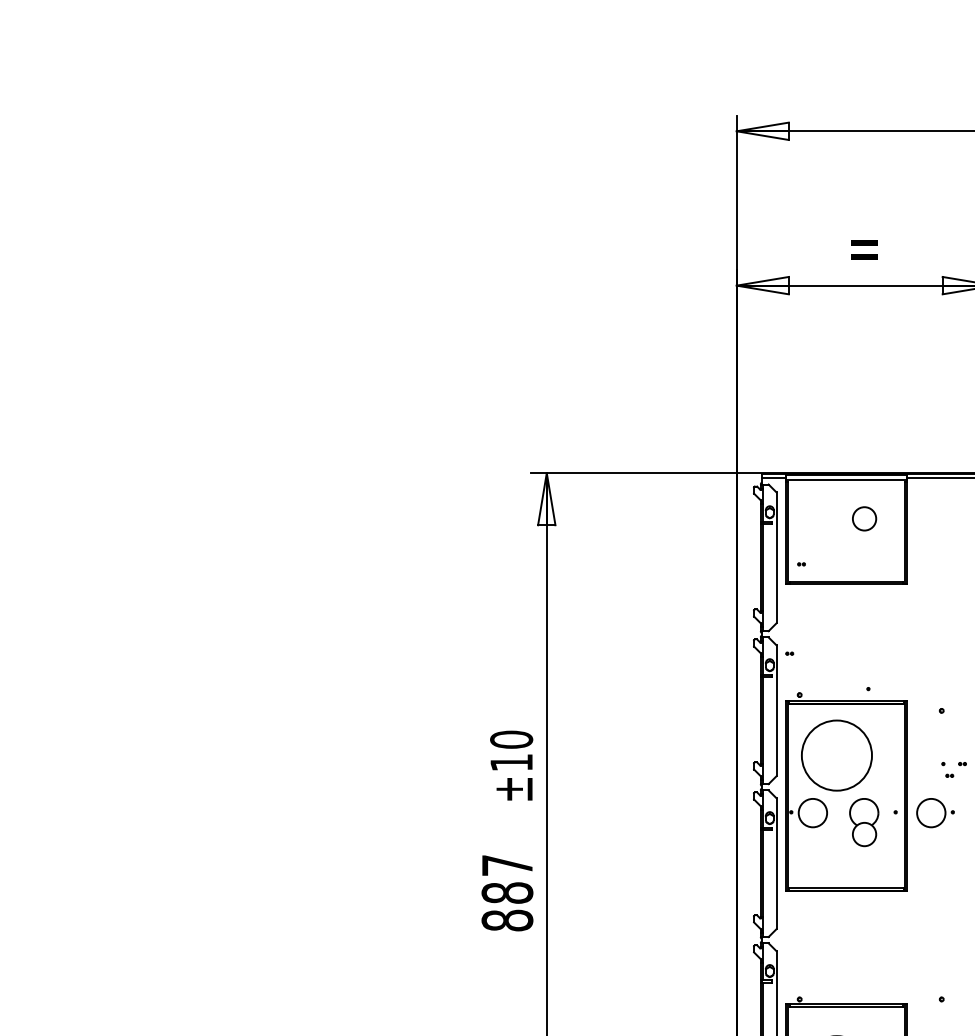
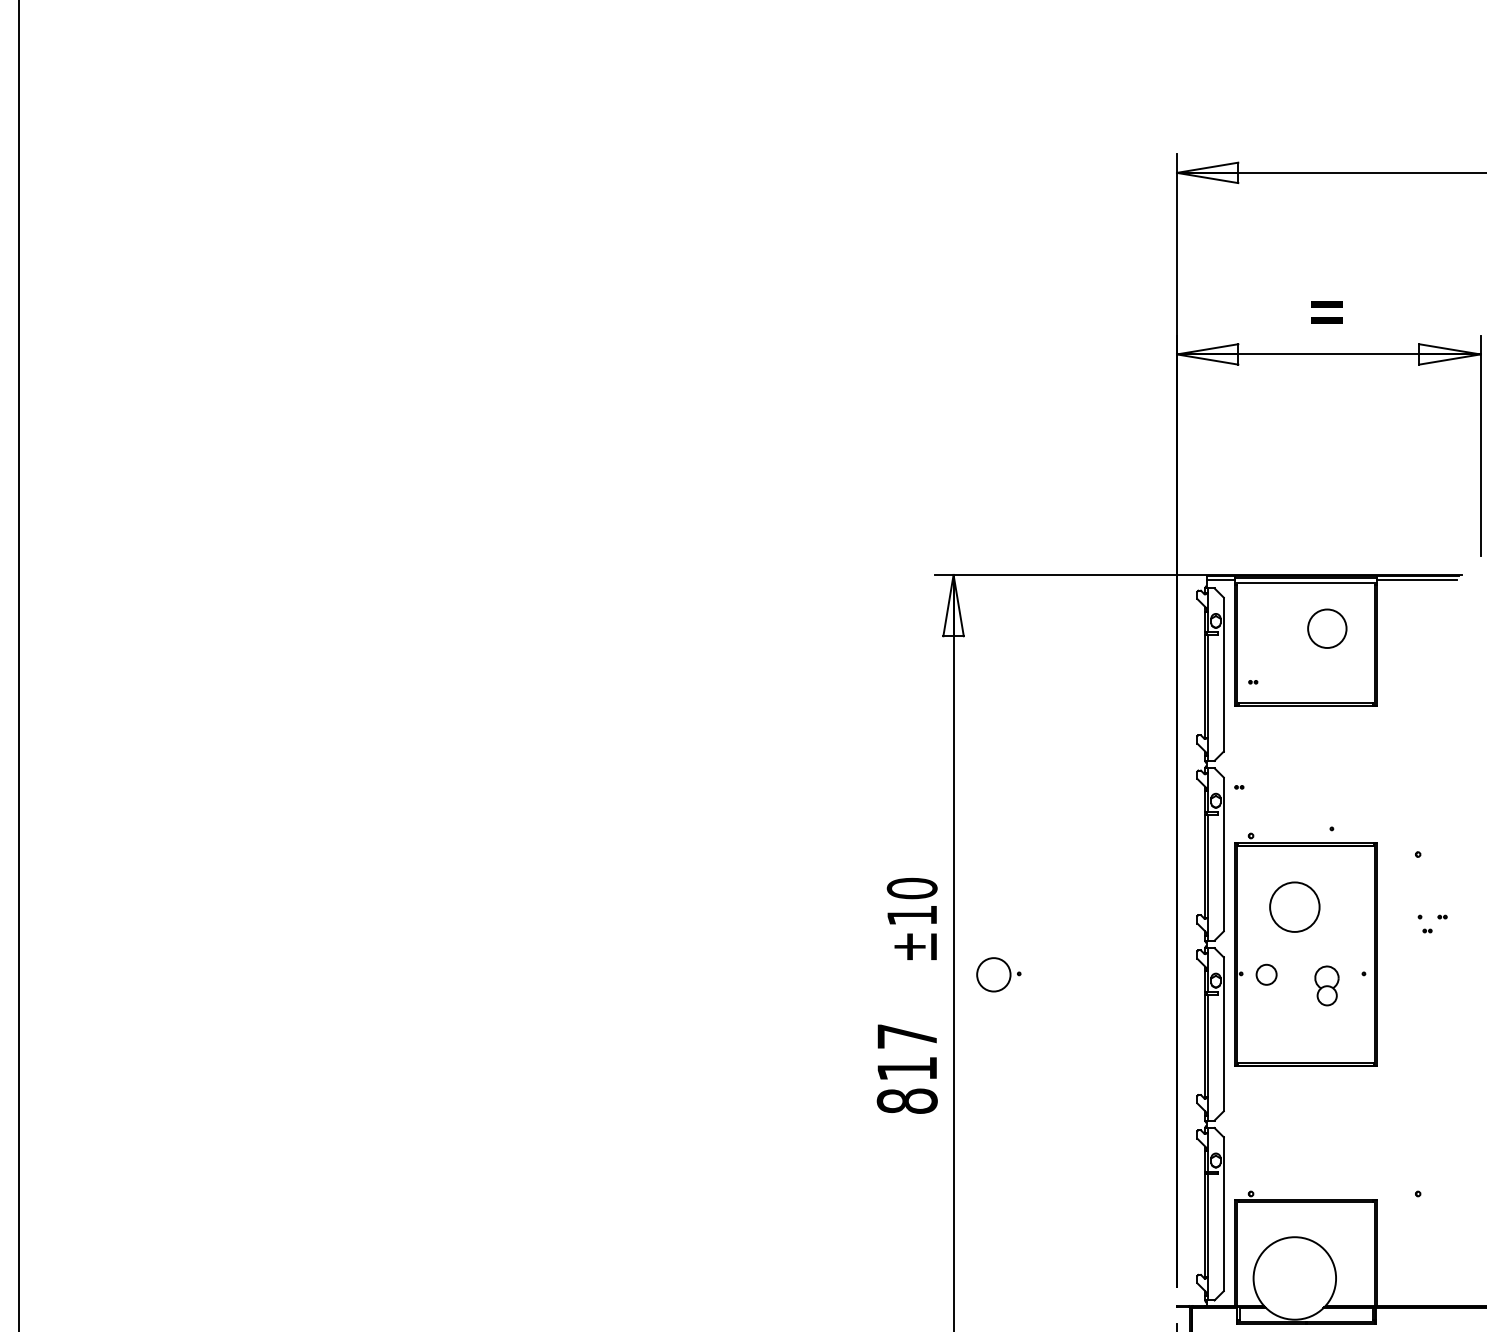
circle: (864, 518) -> (1327, 628), size x1.4
circle: (836, 755) -> (1294, 906), size x0.6
circle: (812, 812) -> (1266, 974), size x0.6
part: (935, 812) -> (998, 974), moved
part: (863, 822) -> (1326, 985), size x0.7
text: (506, 892) -> (906, 1068), 887 -> 817

